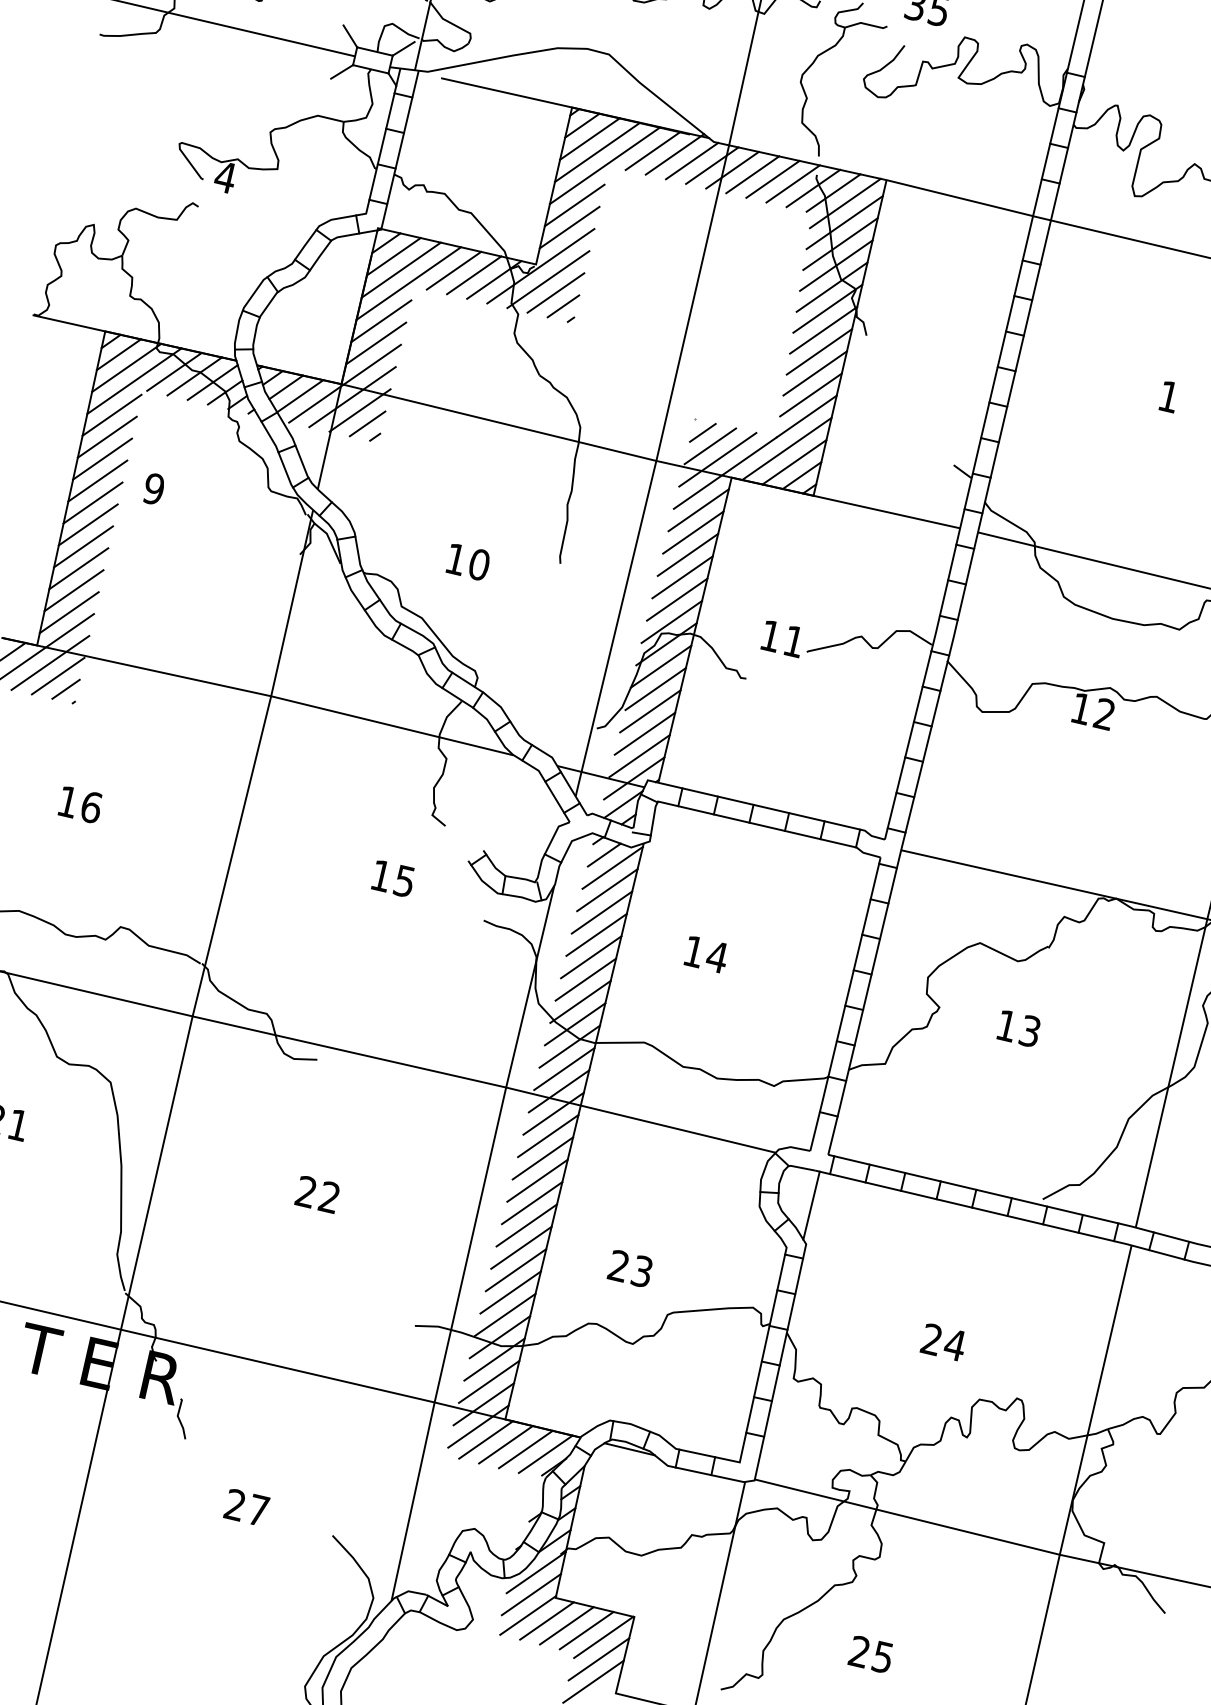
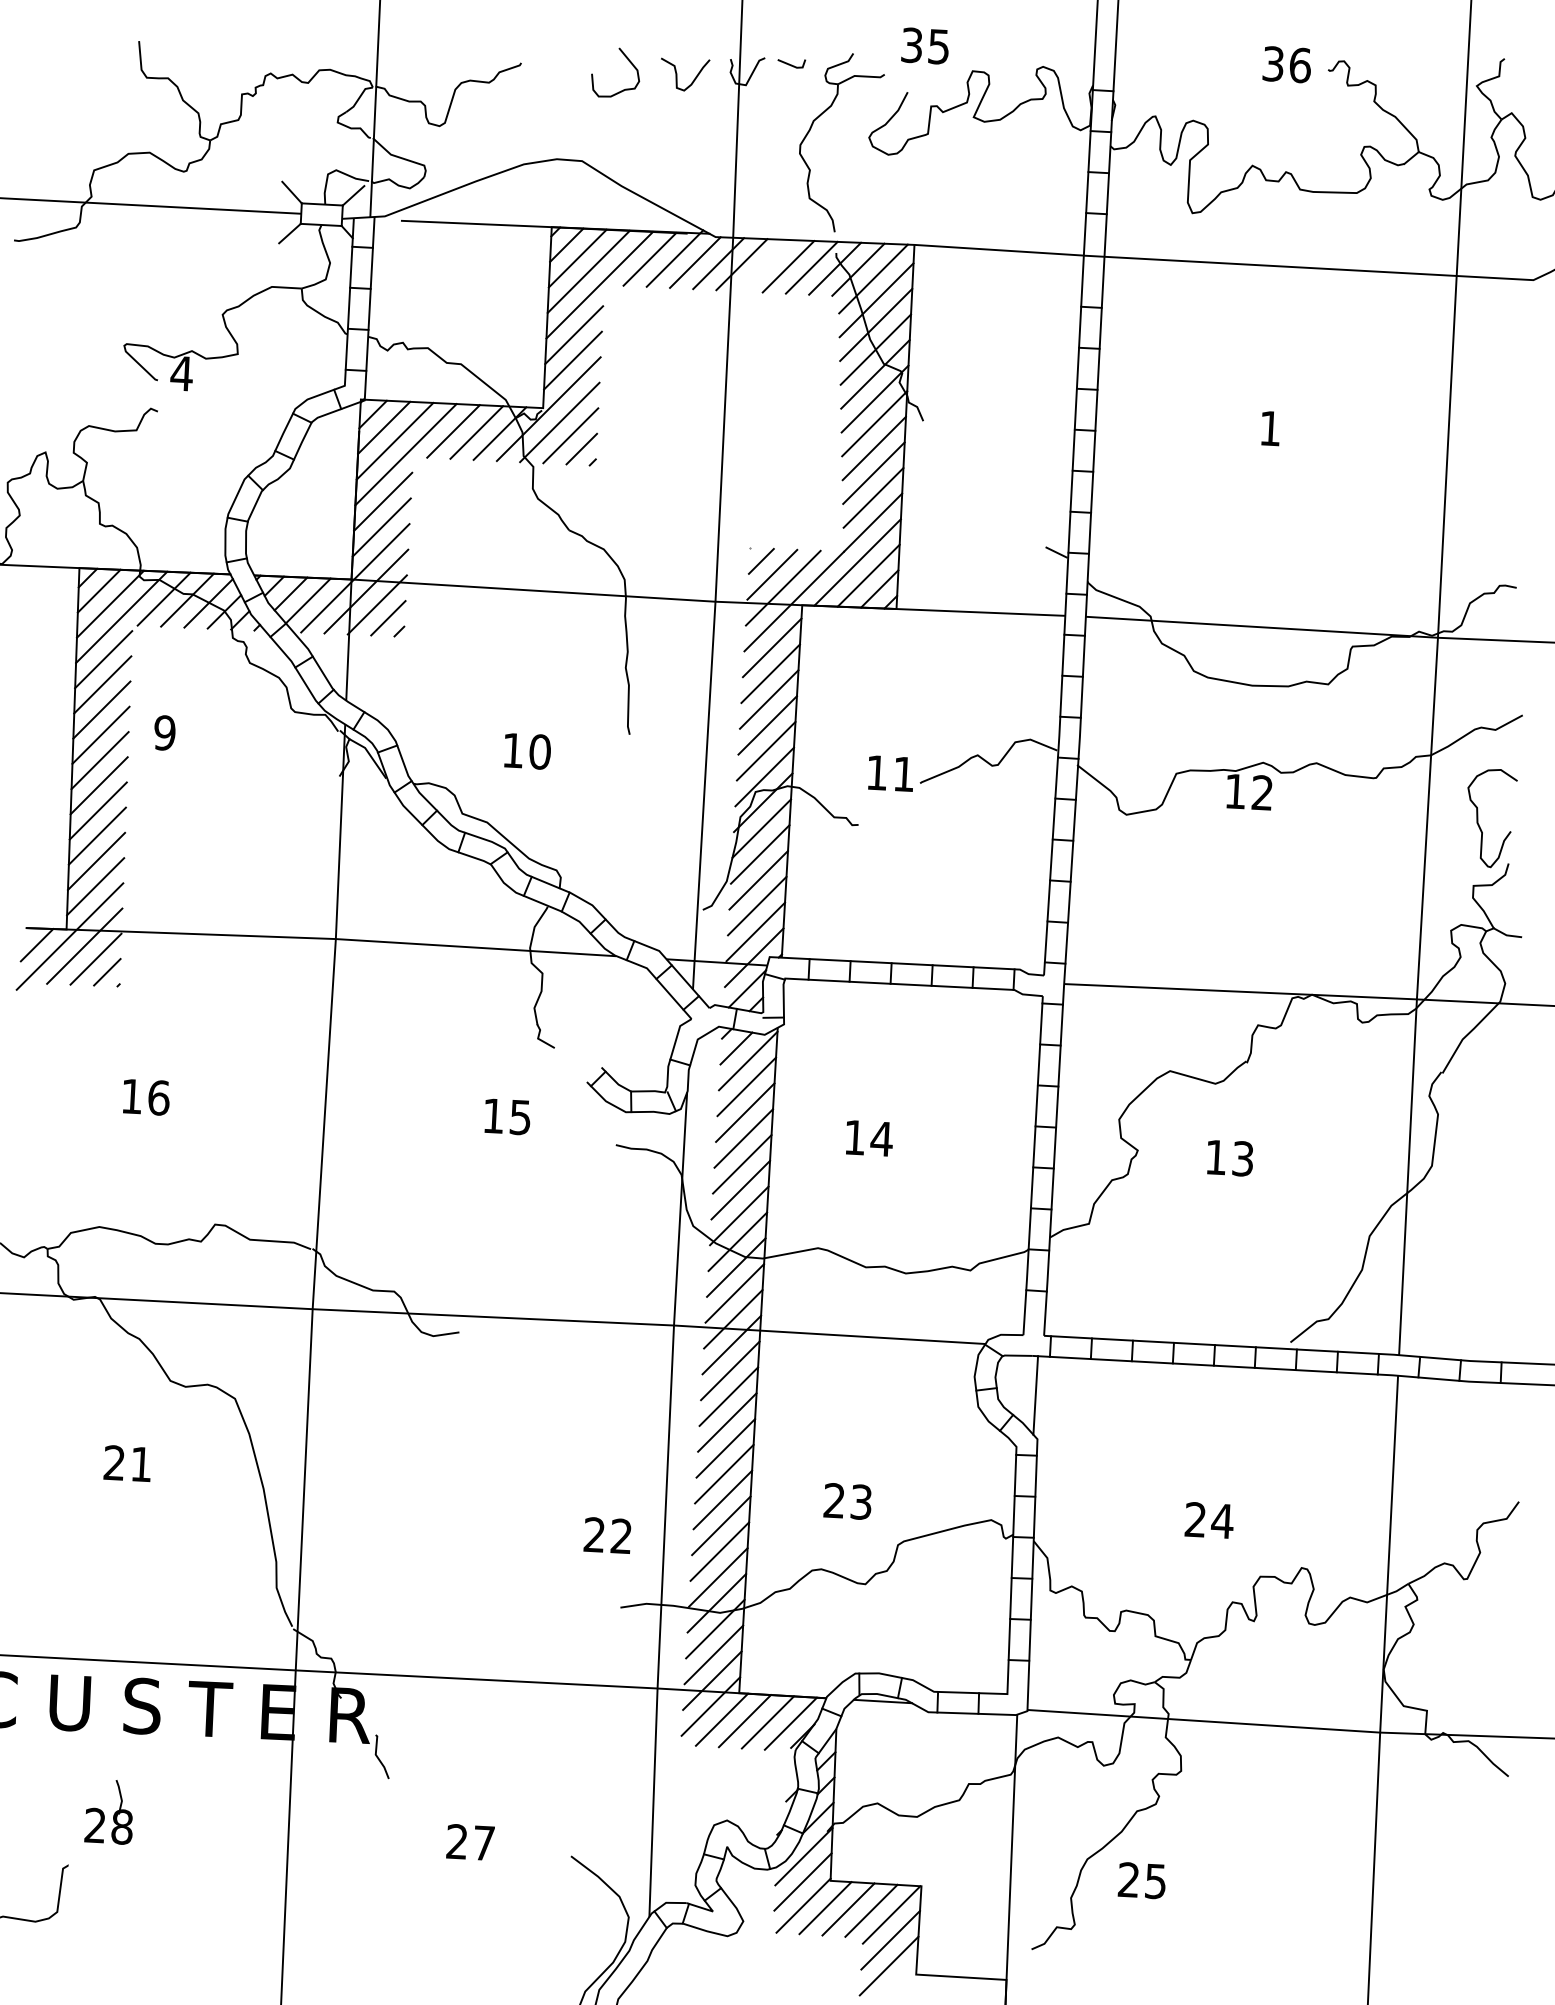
line: (752, 174) -> (764, 265), removed
text: (317, 1194) -> (607, 1535), moved
text: (870, 1654) -> (1141, 1880), moved

